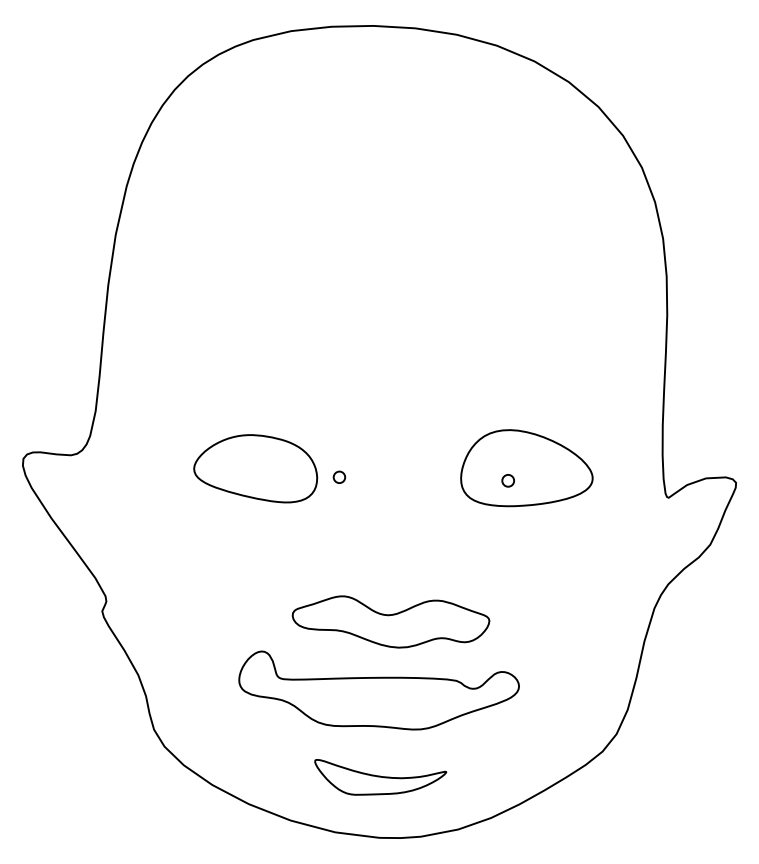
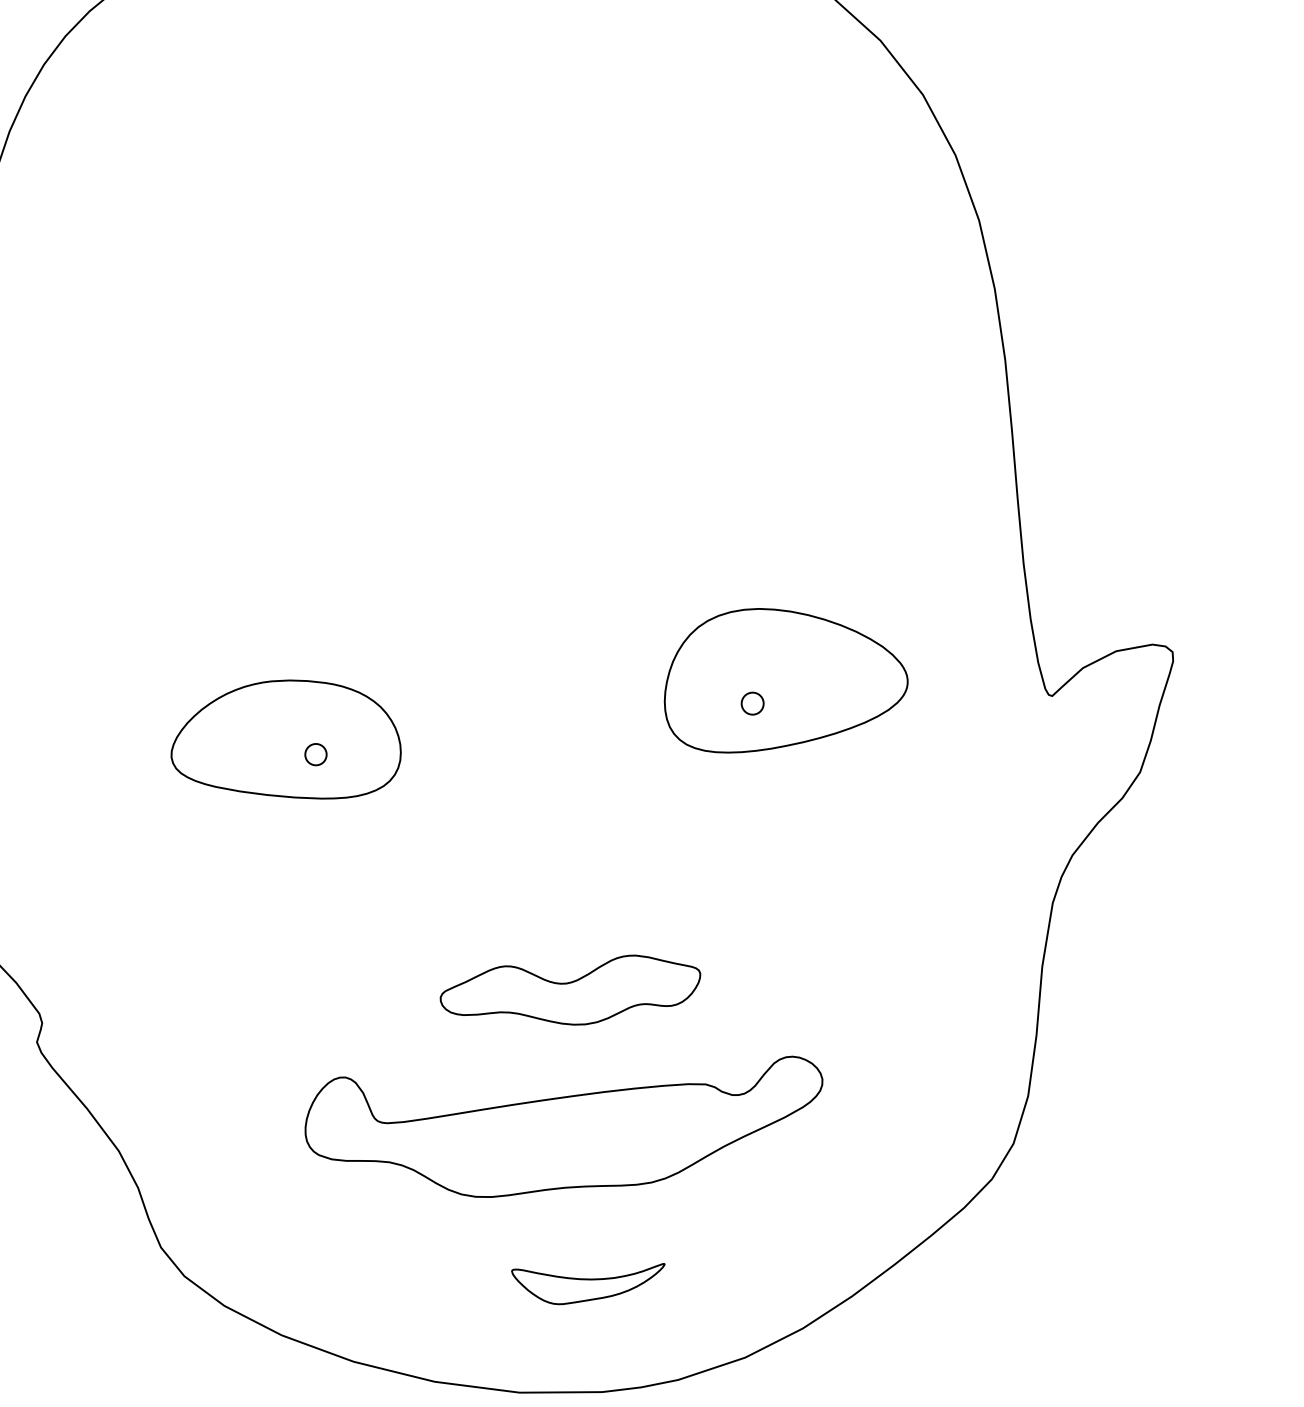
part: (339, 476) -> (315, 753), moved
part: (390, 621) -> (570, 991), size x0.71
part: (380, 776) -> (589, 1278), size x0.62

